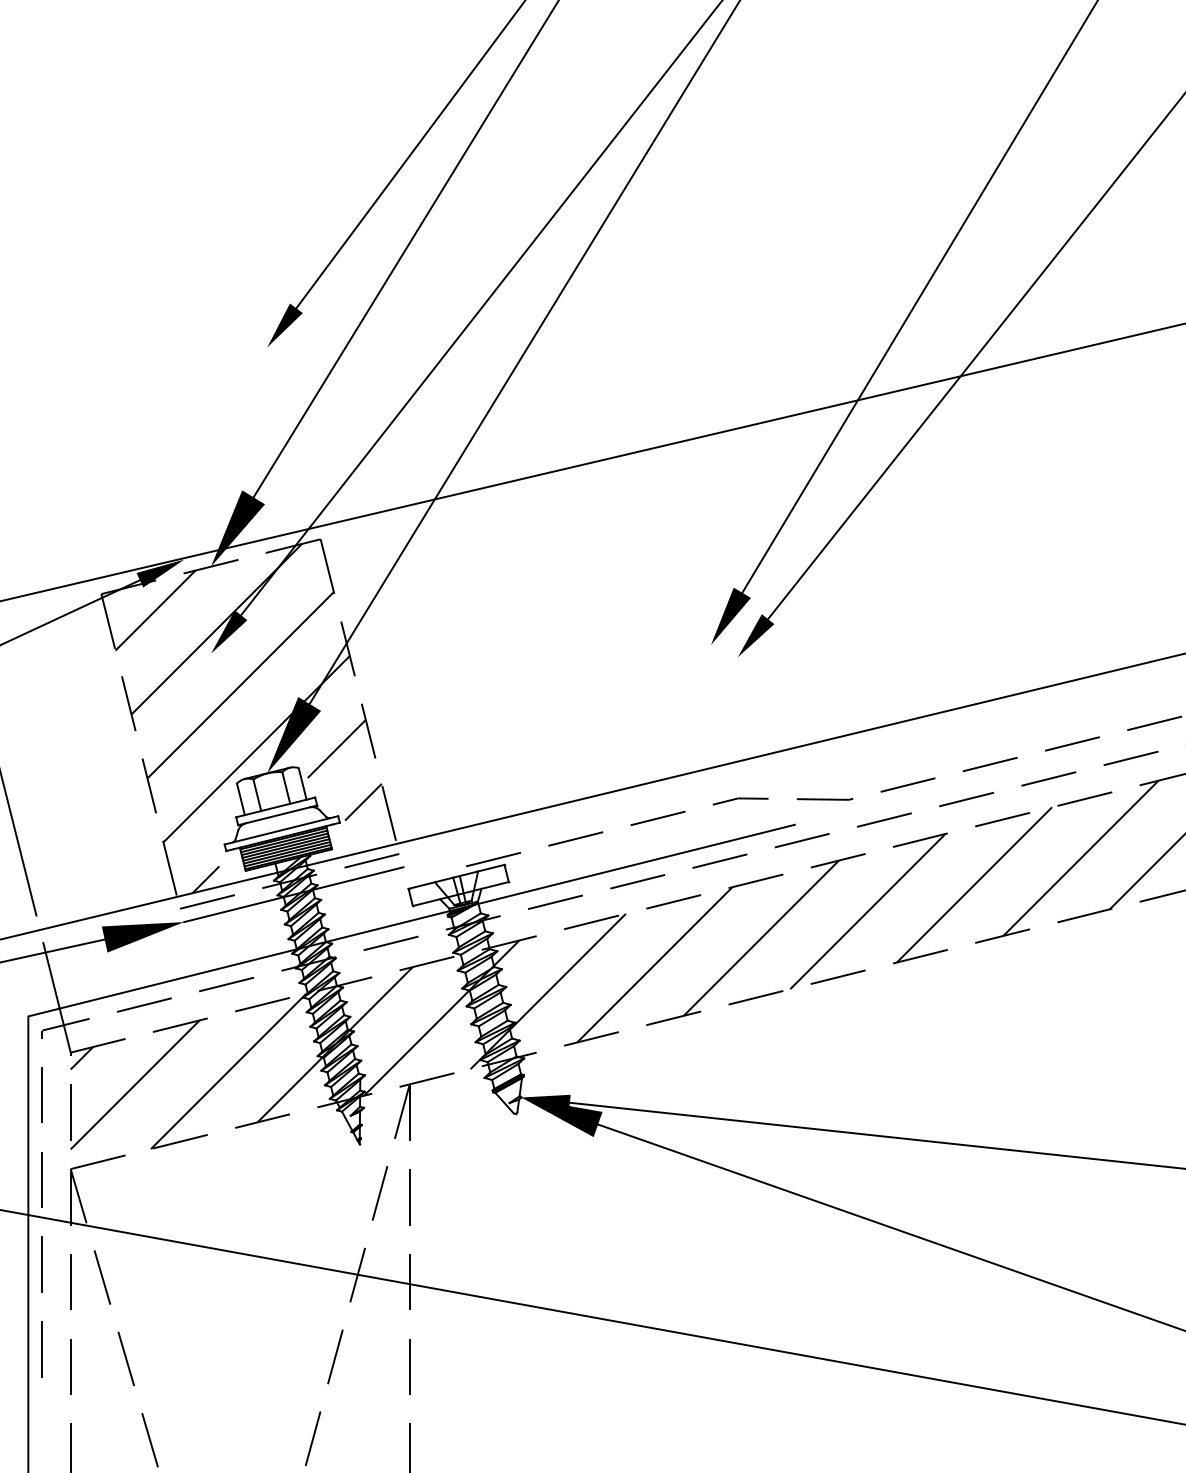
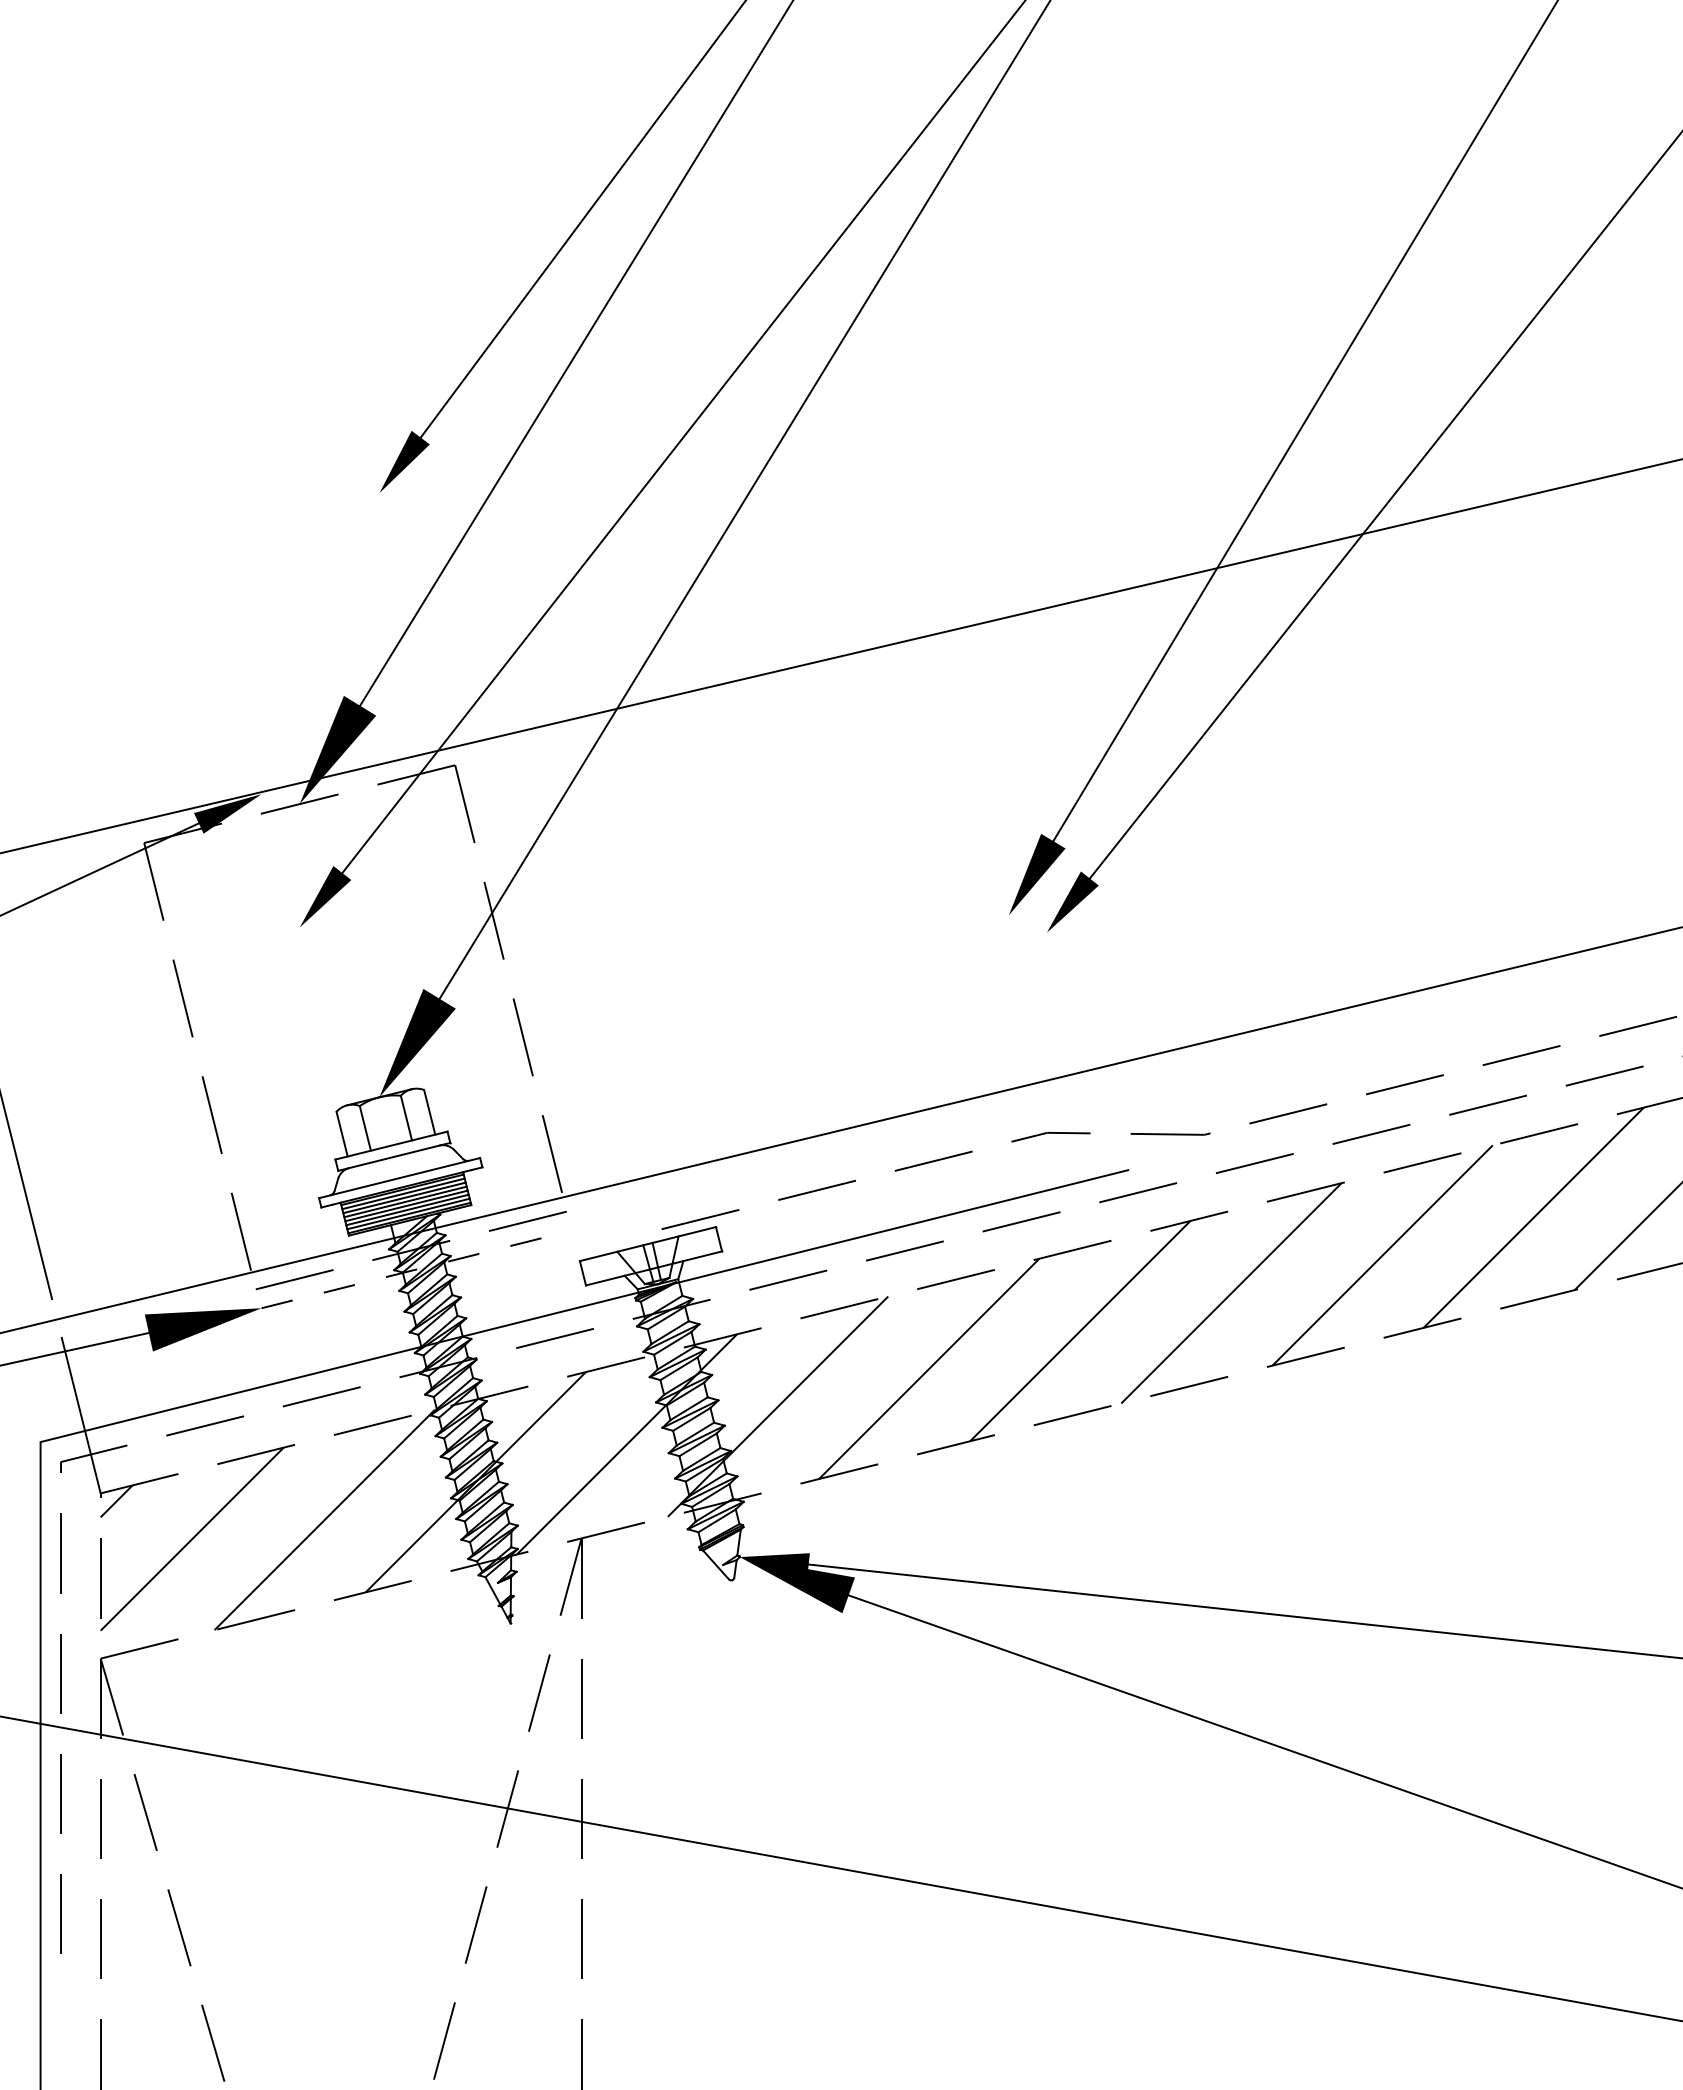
hatch: (248, 718) -> (352, 1019), removed
line: (294, 894) -> (417, 1269), solid -> dashed

